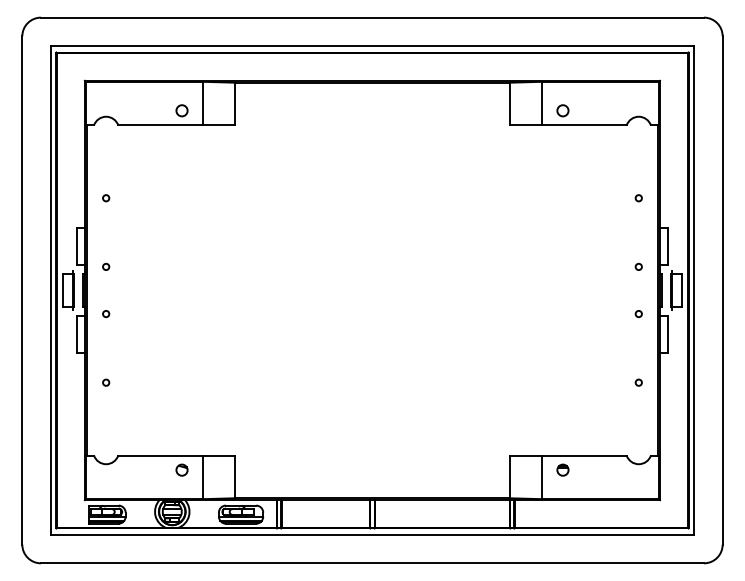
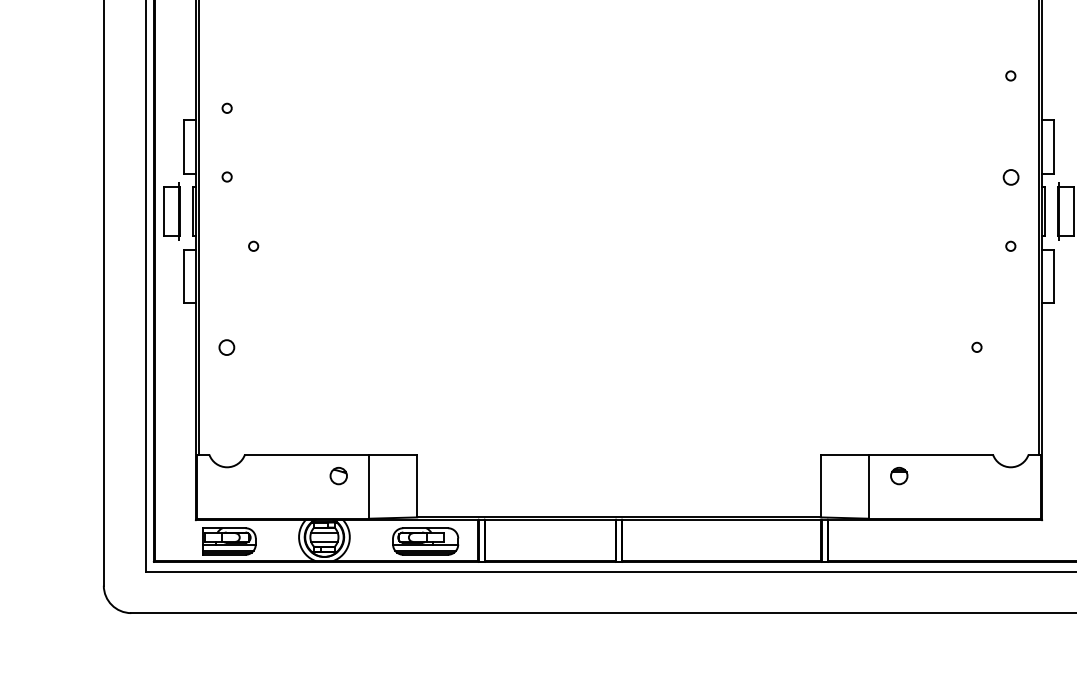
circle: (106, 198) -> (227, 108), moved
circle: (638, 266) -> (1010, 176), size x1.6
circle: (106, 314) -> (254, 247), moved
circle: (106, 382) -> (227, 347), size x1.6
circle: (638, 382) -> (976, 347), moved

